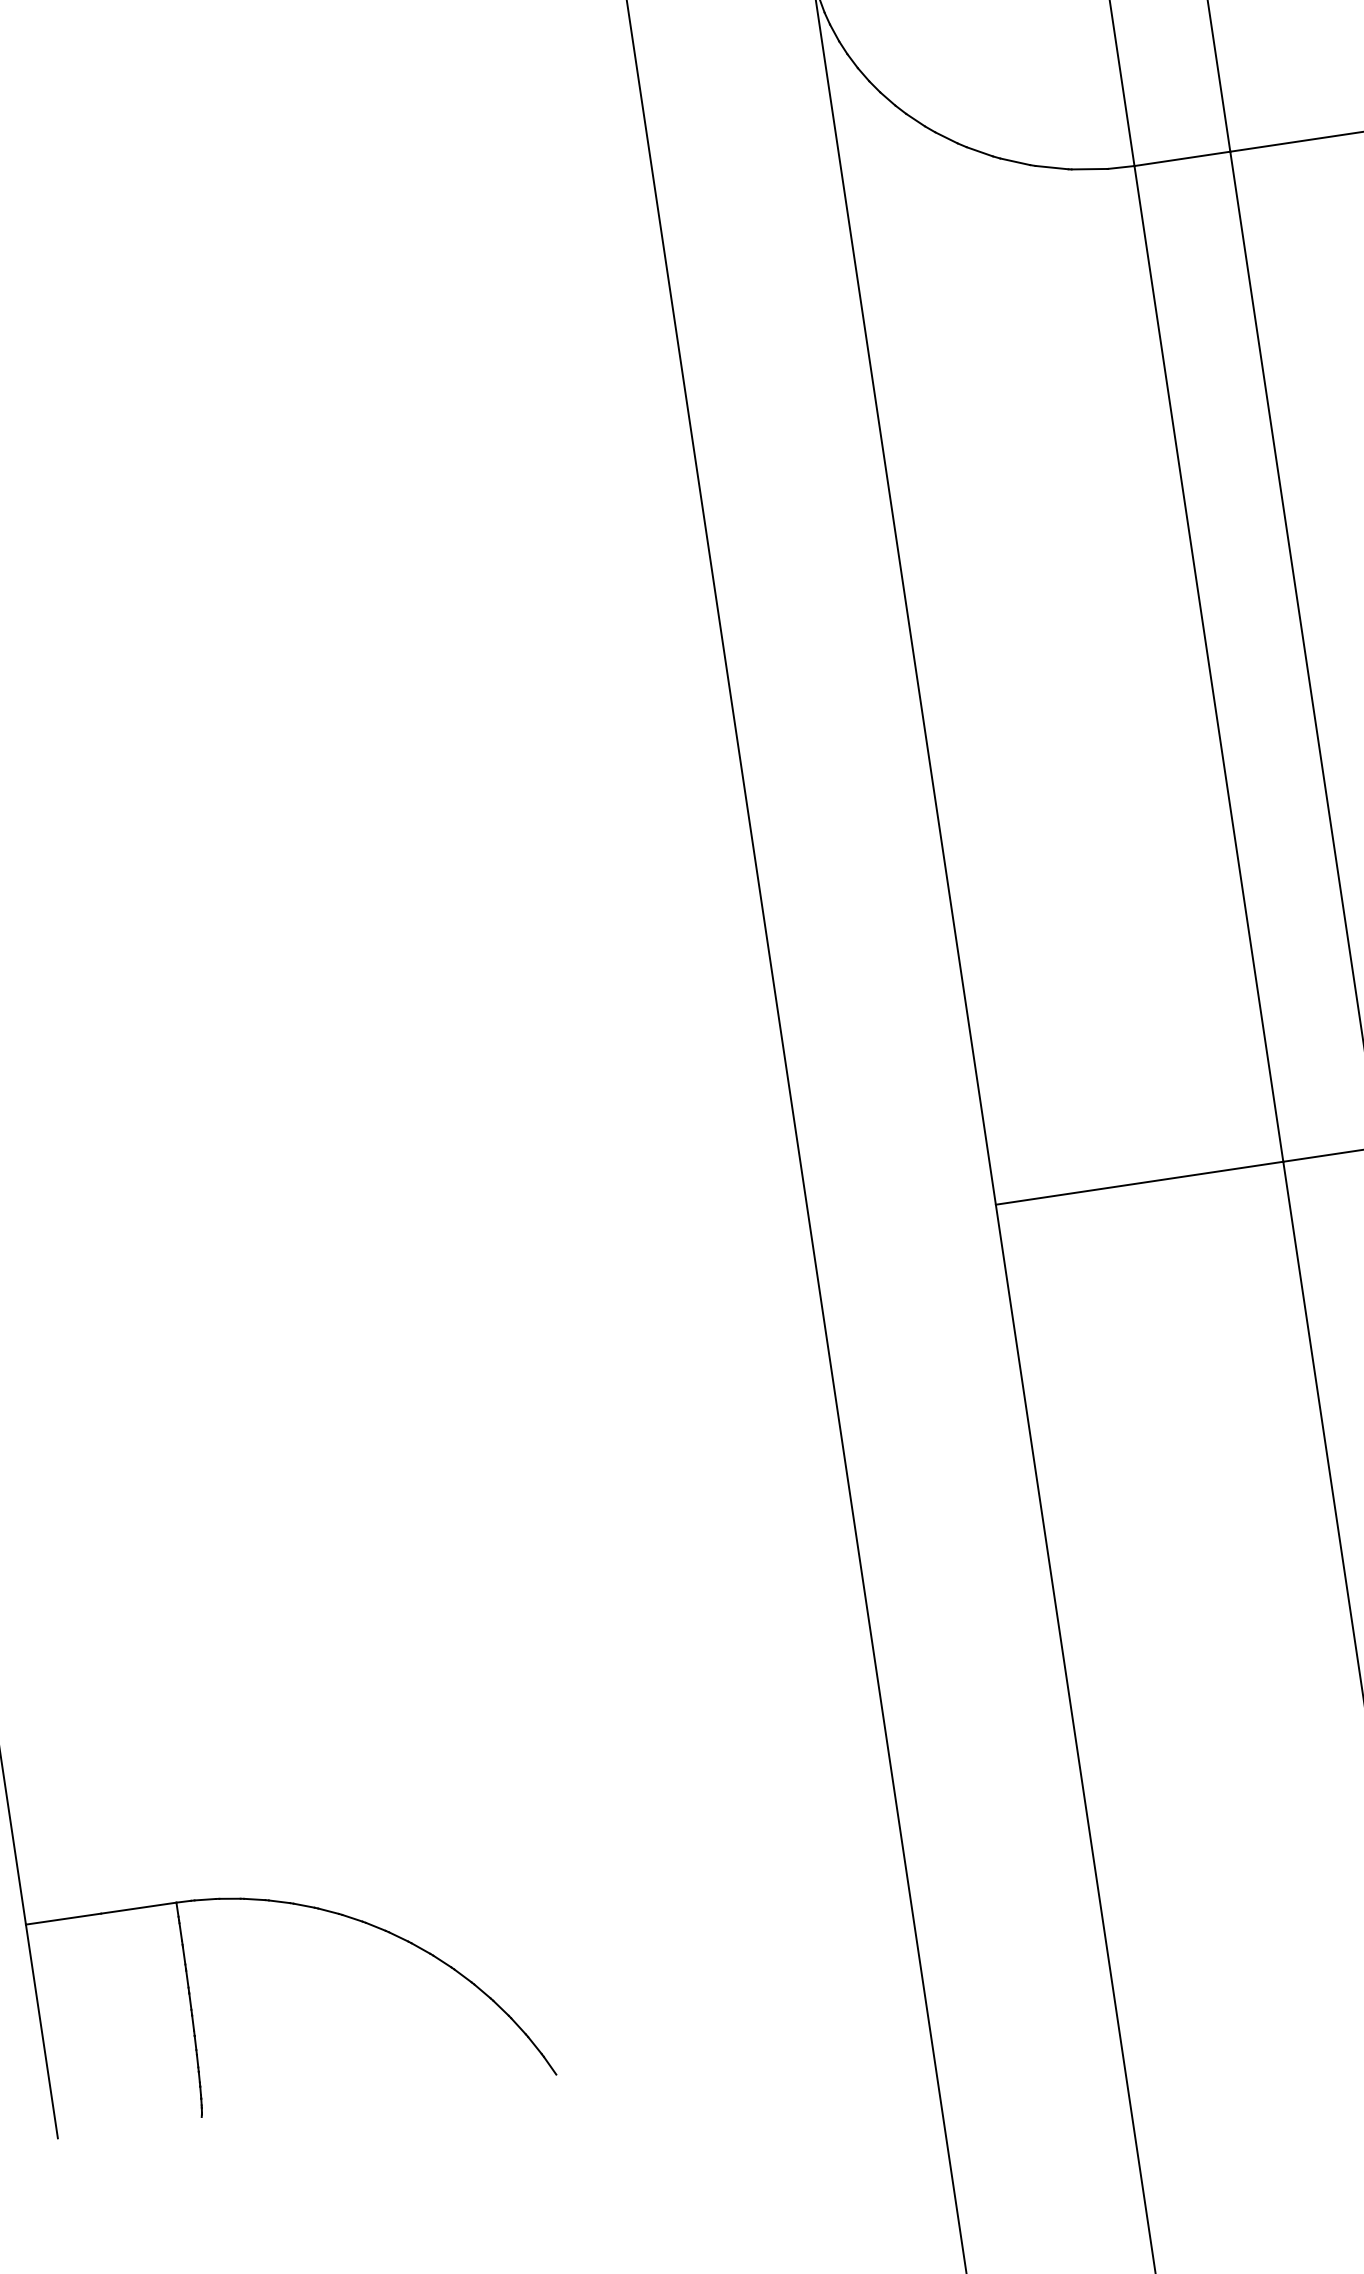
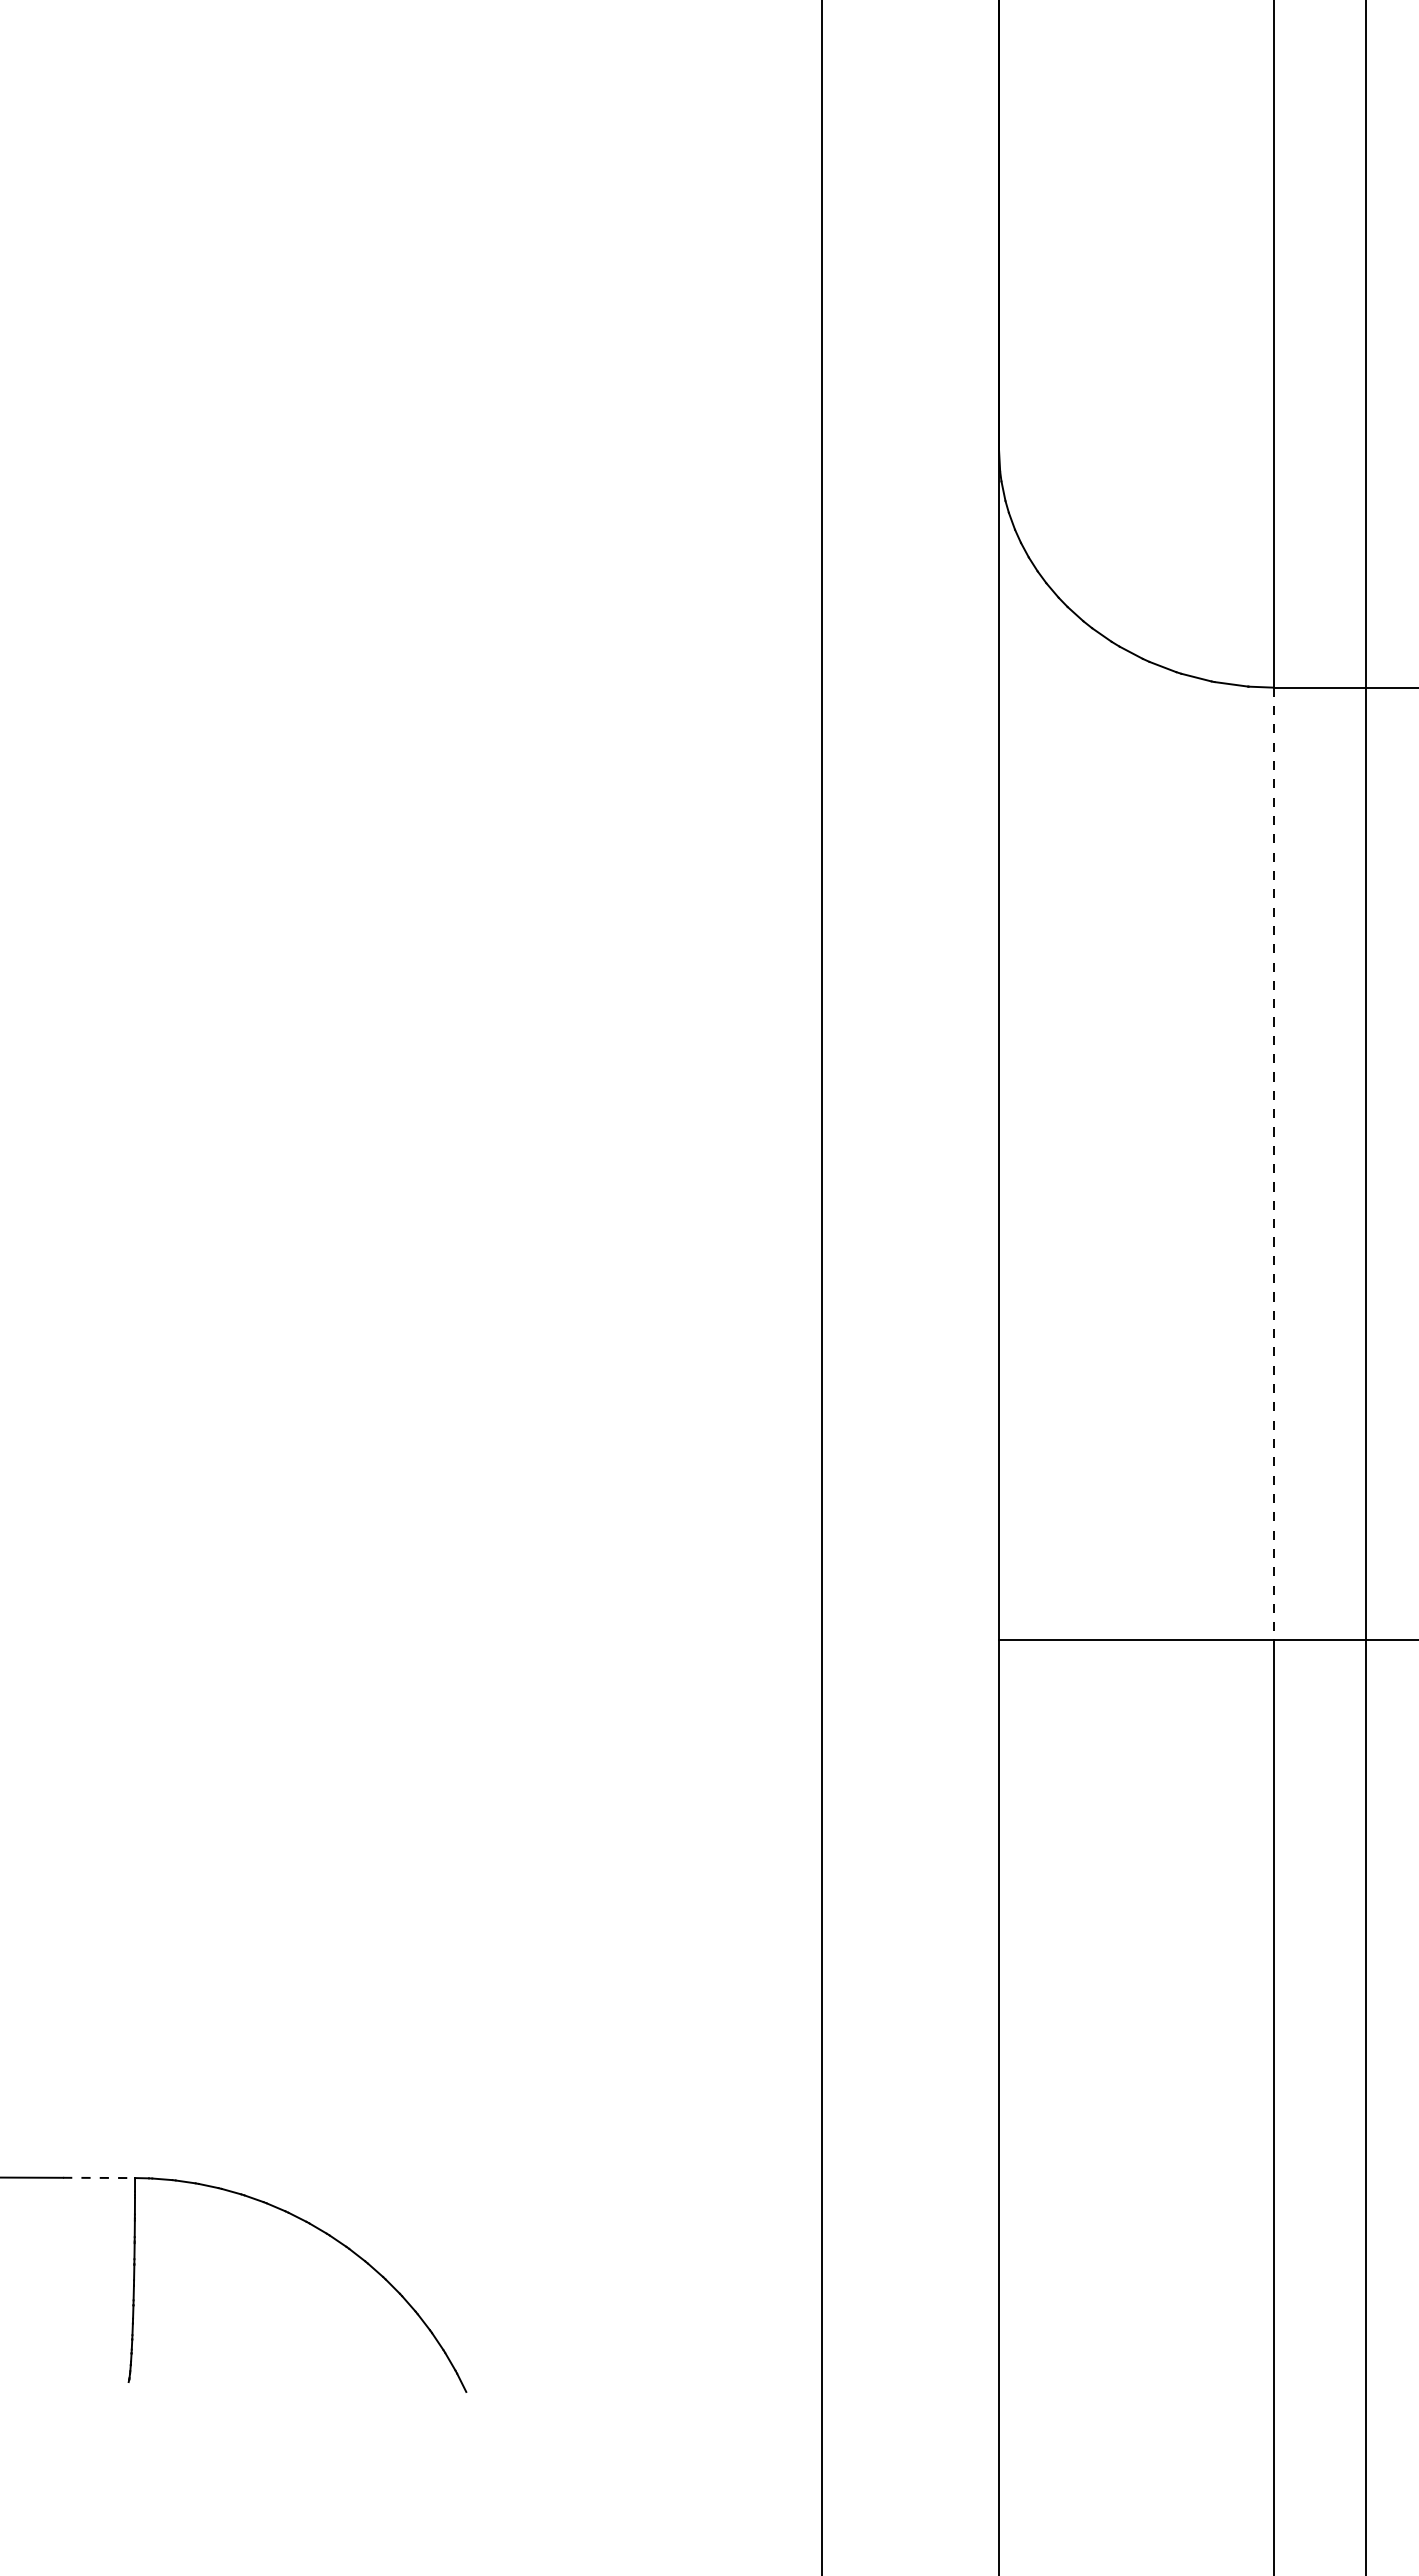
line: (1208, 664) -> (1273, 1164), solid -> dashed
line: (139, 1907) -> (99, 2177), solid -> dashed

